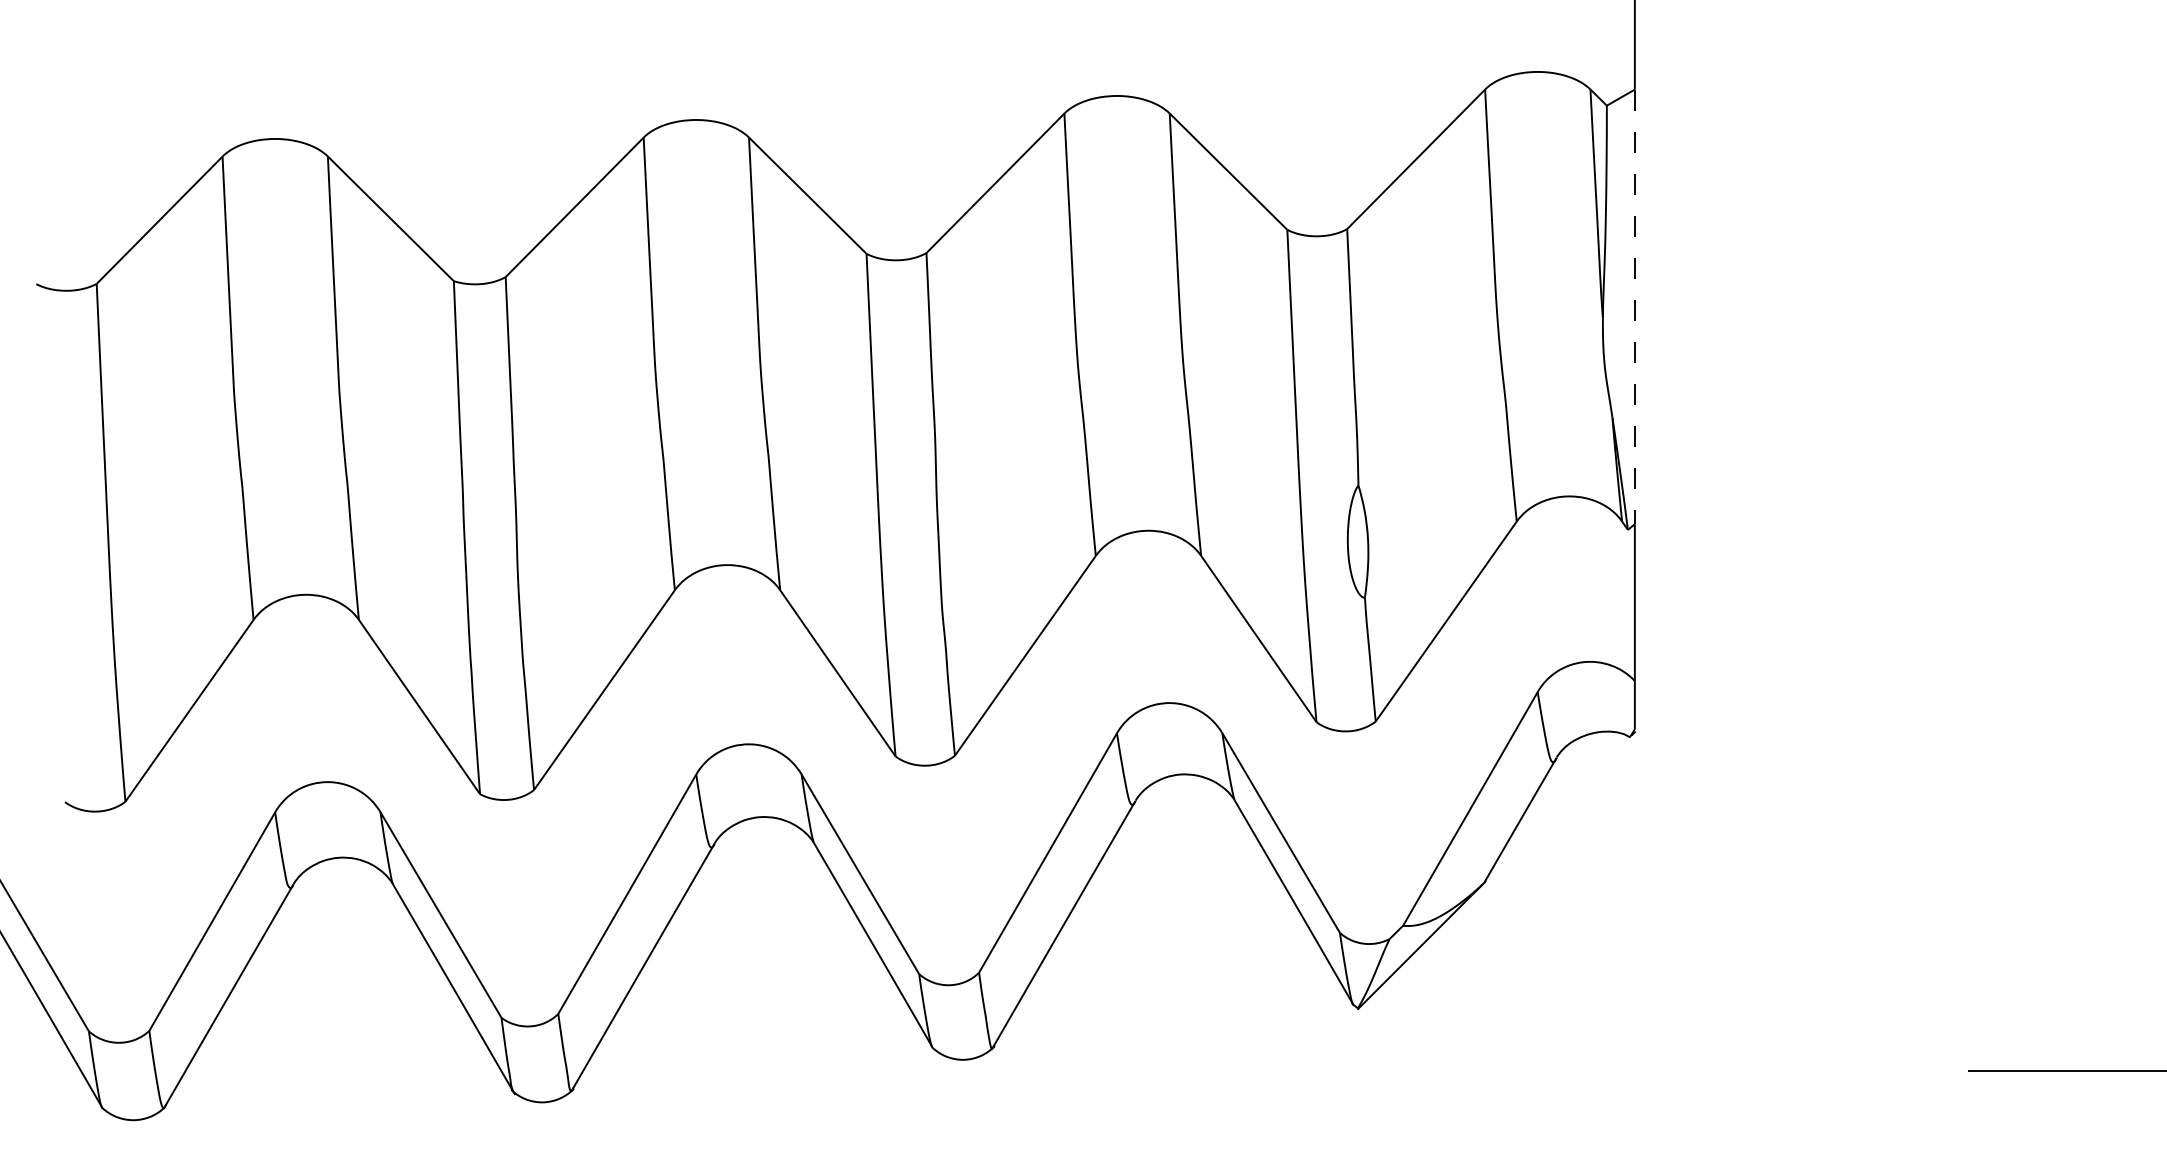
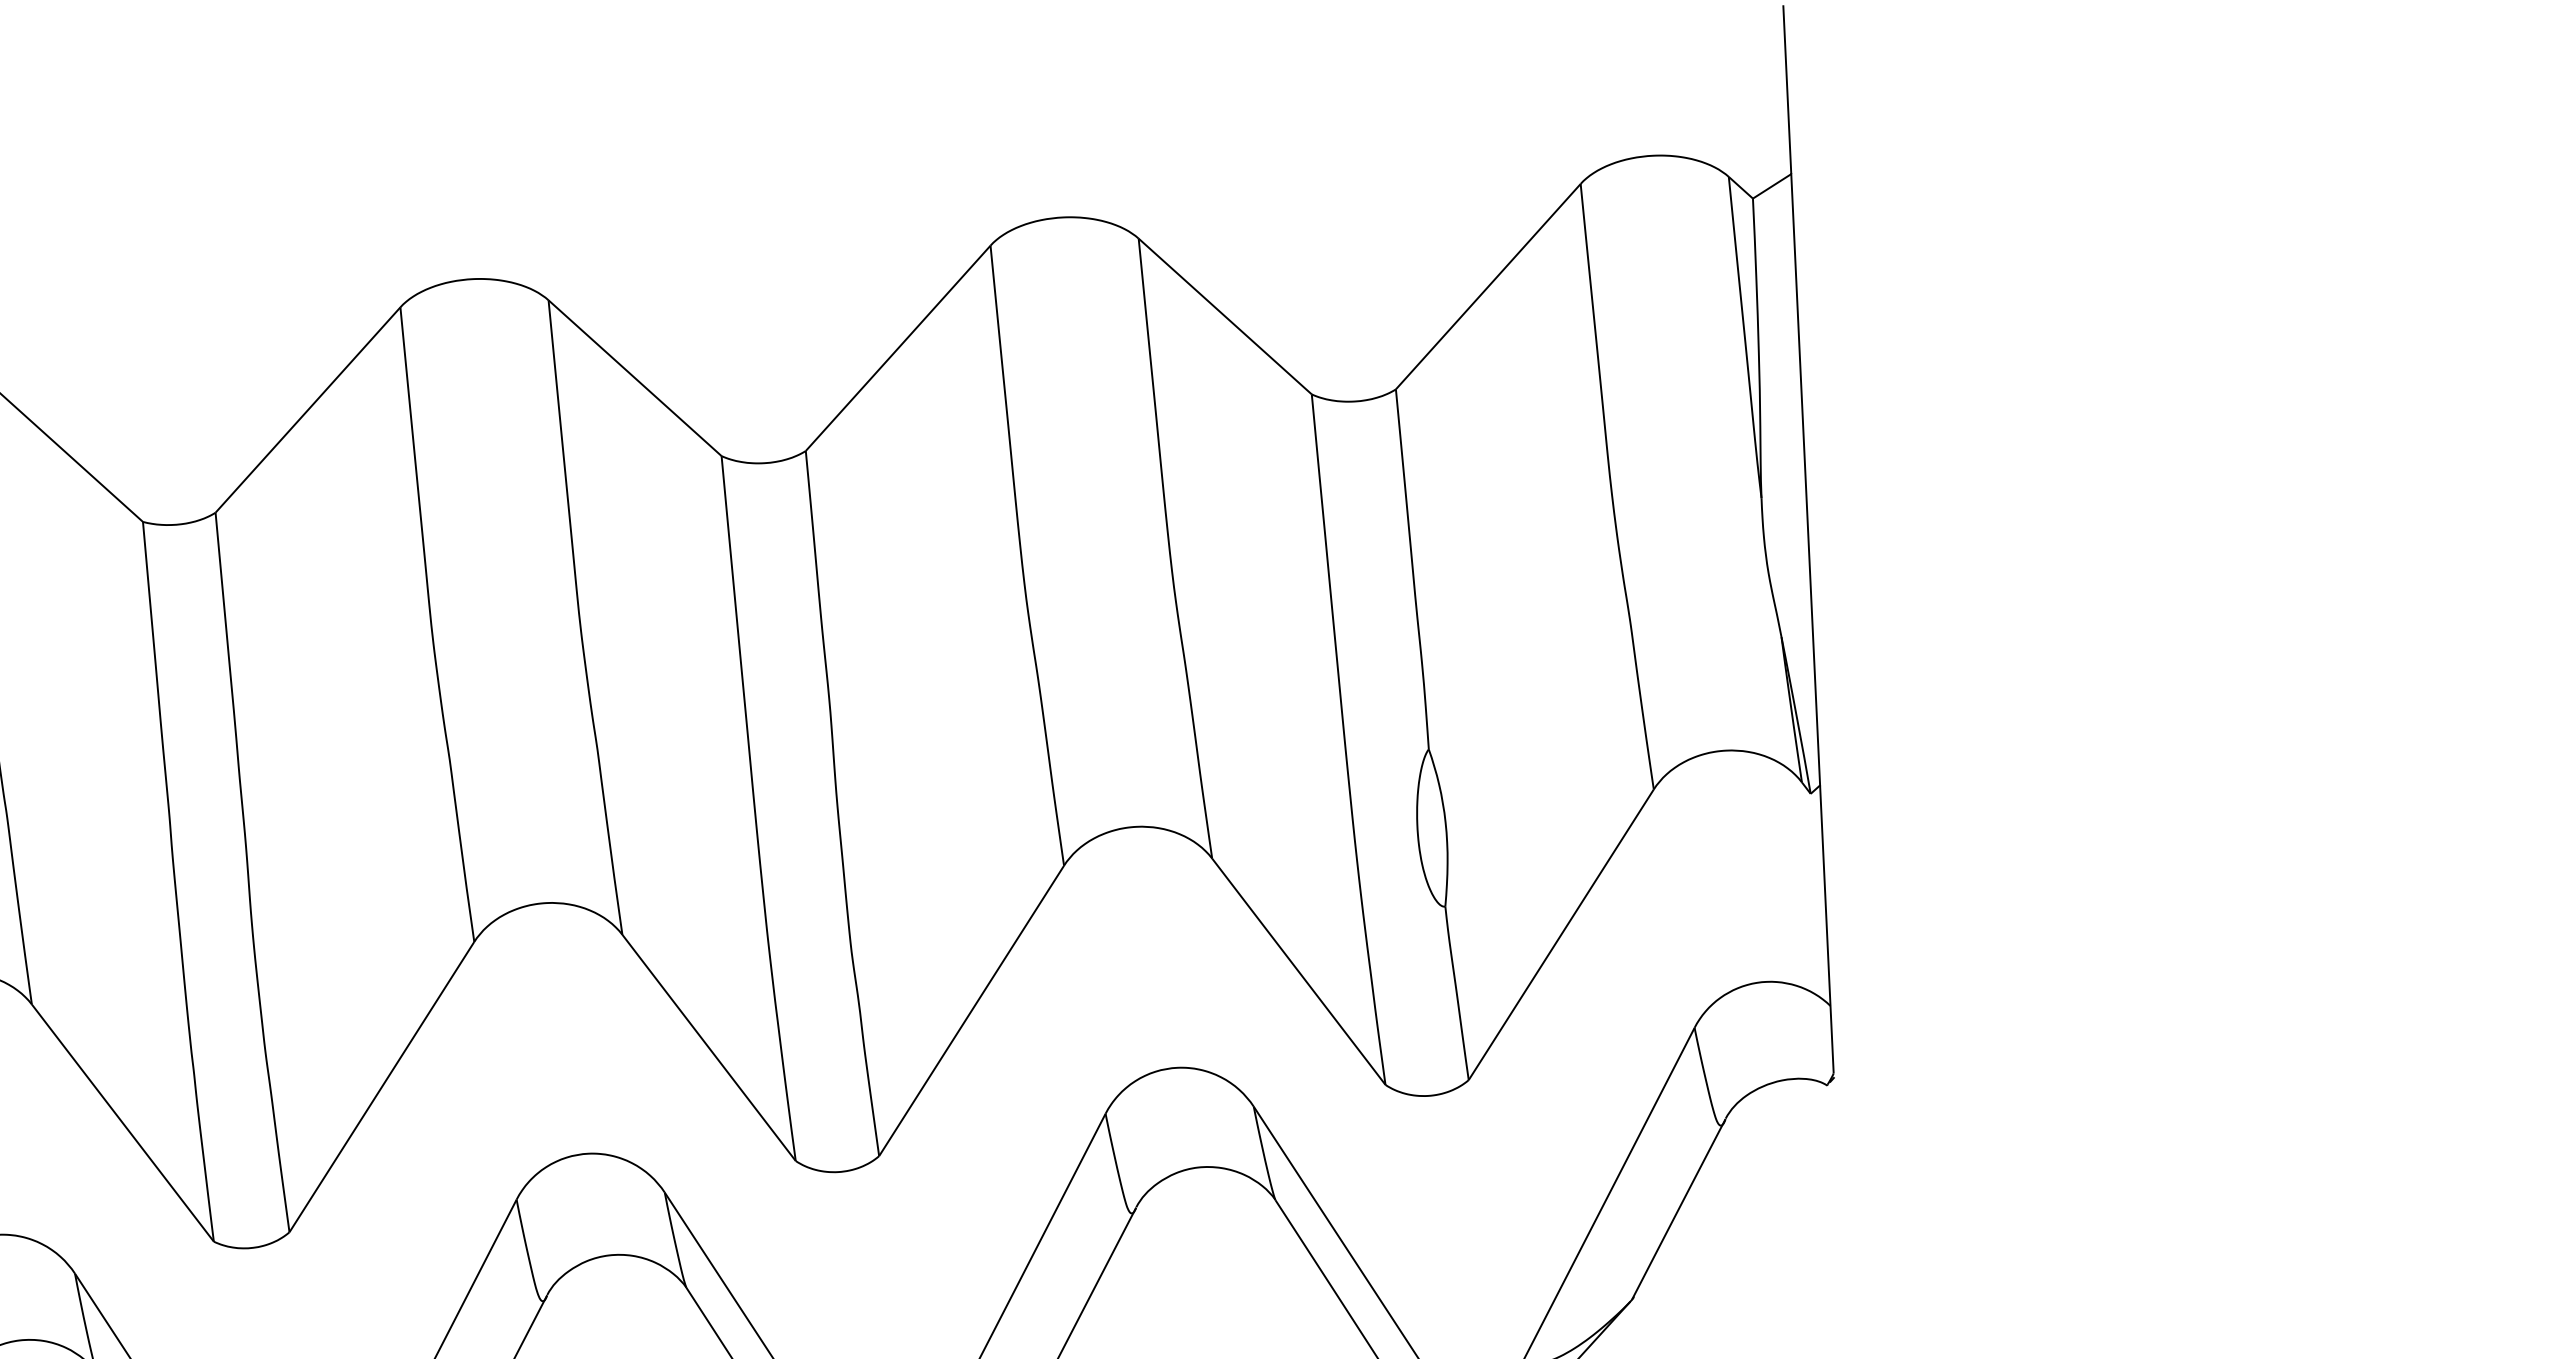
line: (1634, 307) -> (1805, 480), dashed -> solid

